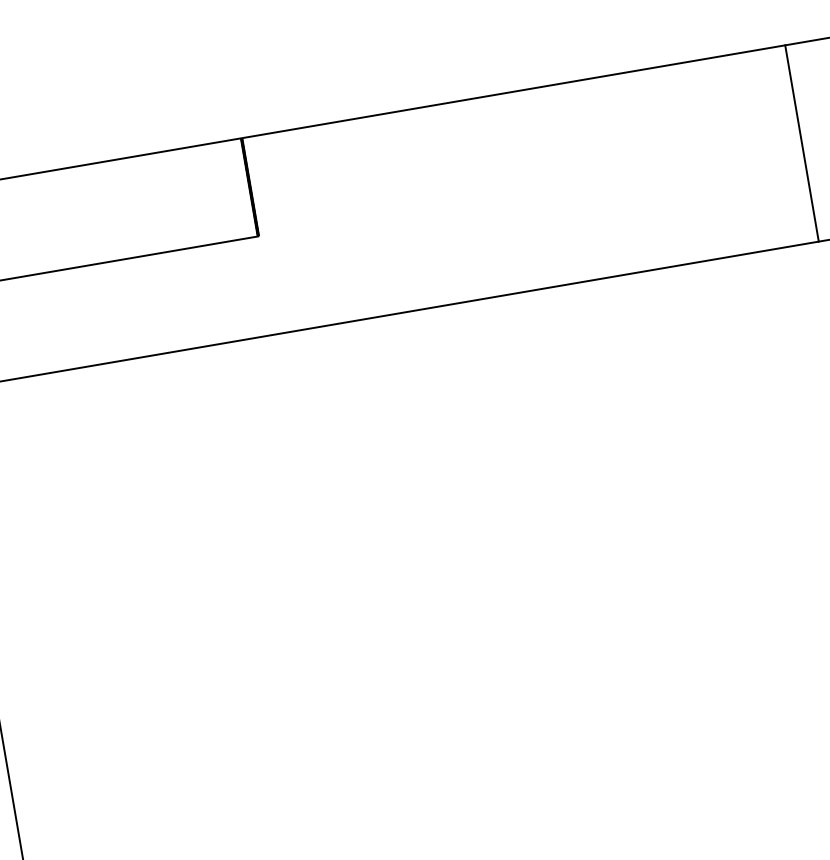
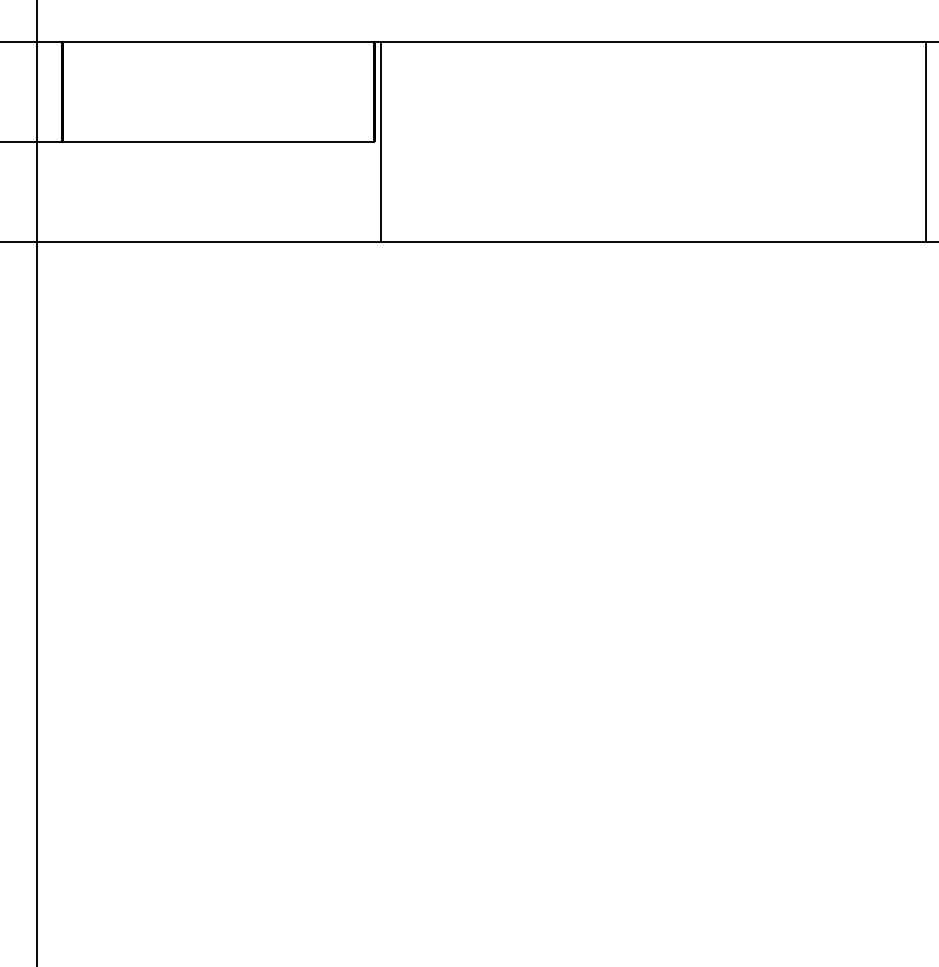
line: (265, 234) -> (381, 141), added

